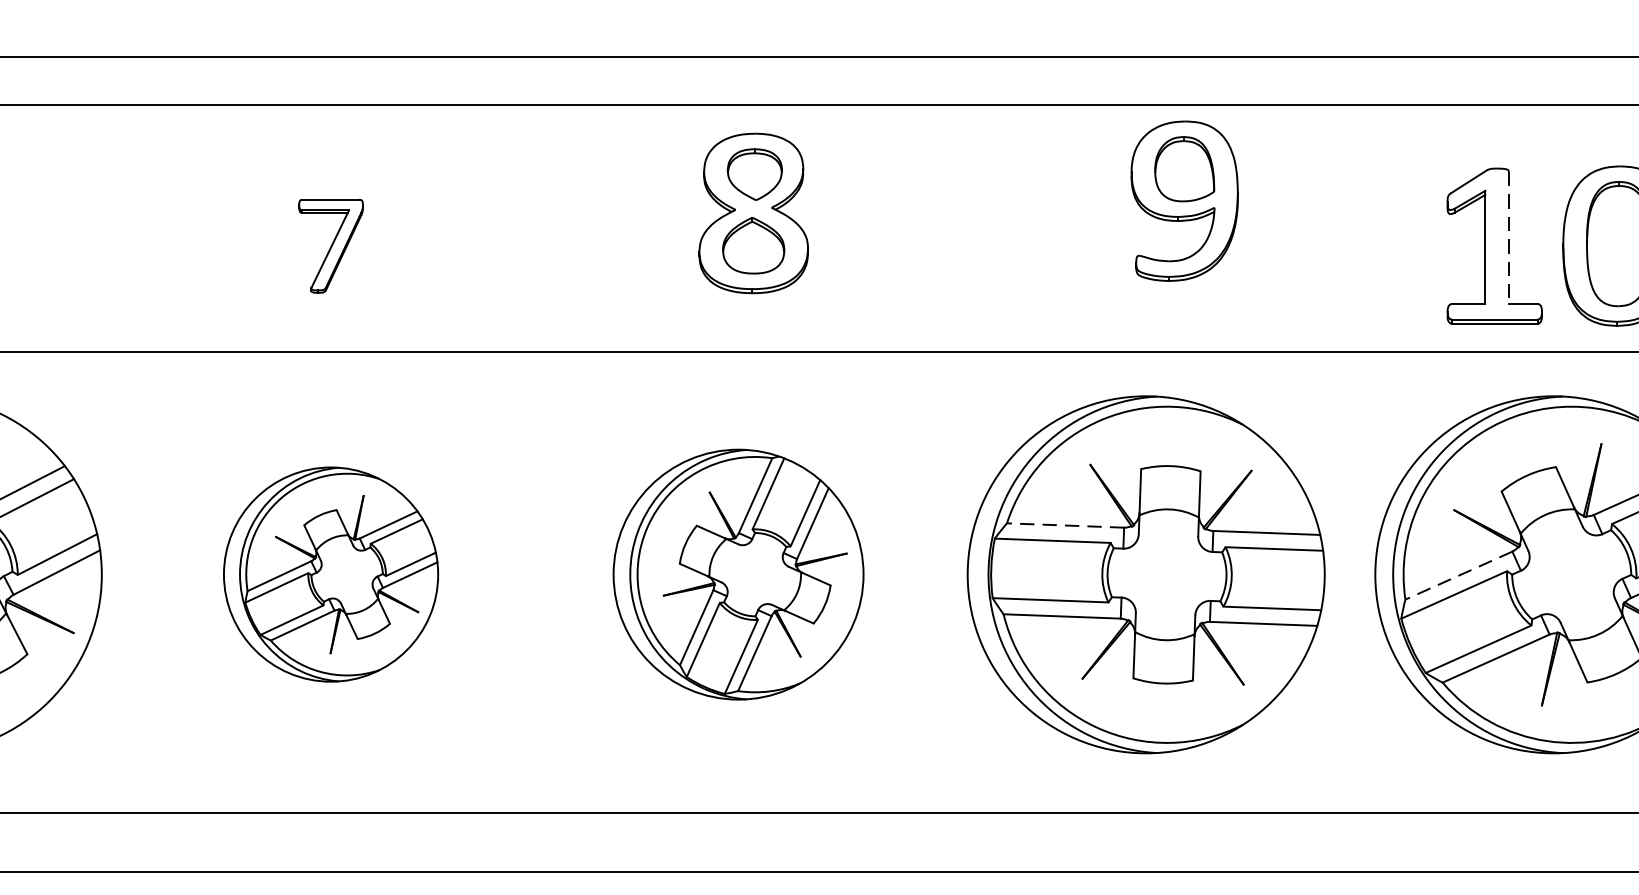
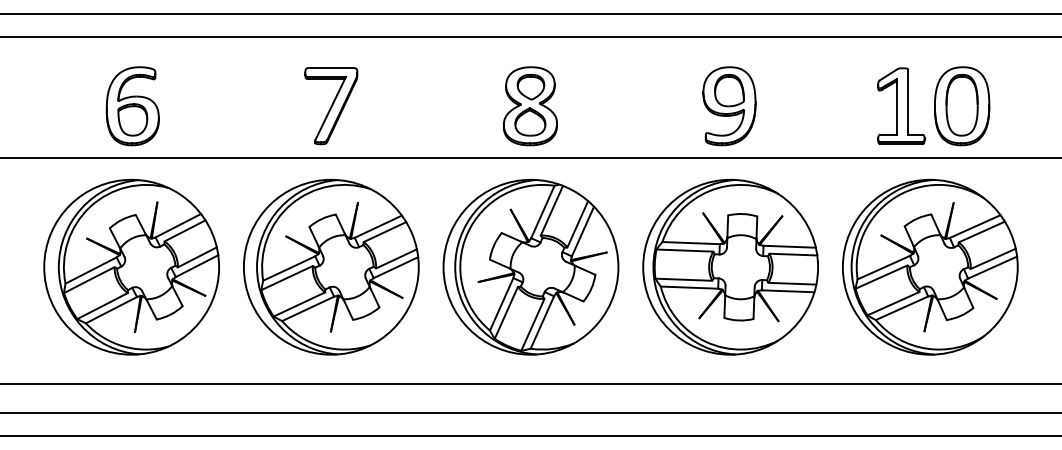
part: (1184, 201) -> (729, 106), moved
part: (753, 213) -> (530, 106), moved
line: (1509, 238) -> (908, 102), dashed -> solid
part: (331, 246) -> (331, 106), size x1.67
line: (1066, 526) -> (691, 243), dashed -> solid
part: (331, 573) -> (331, 266), size x1.67
part: (737, 573) -> (530, 266), size x1.43
line: (1458, 575) -> (883, 267), dashed -> solid

